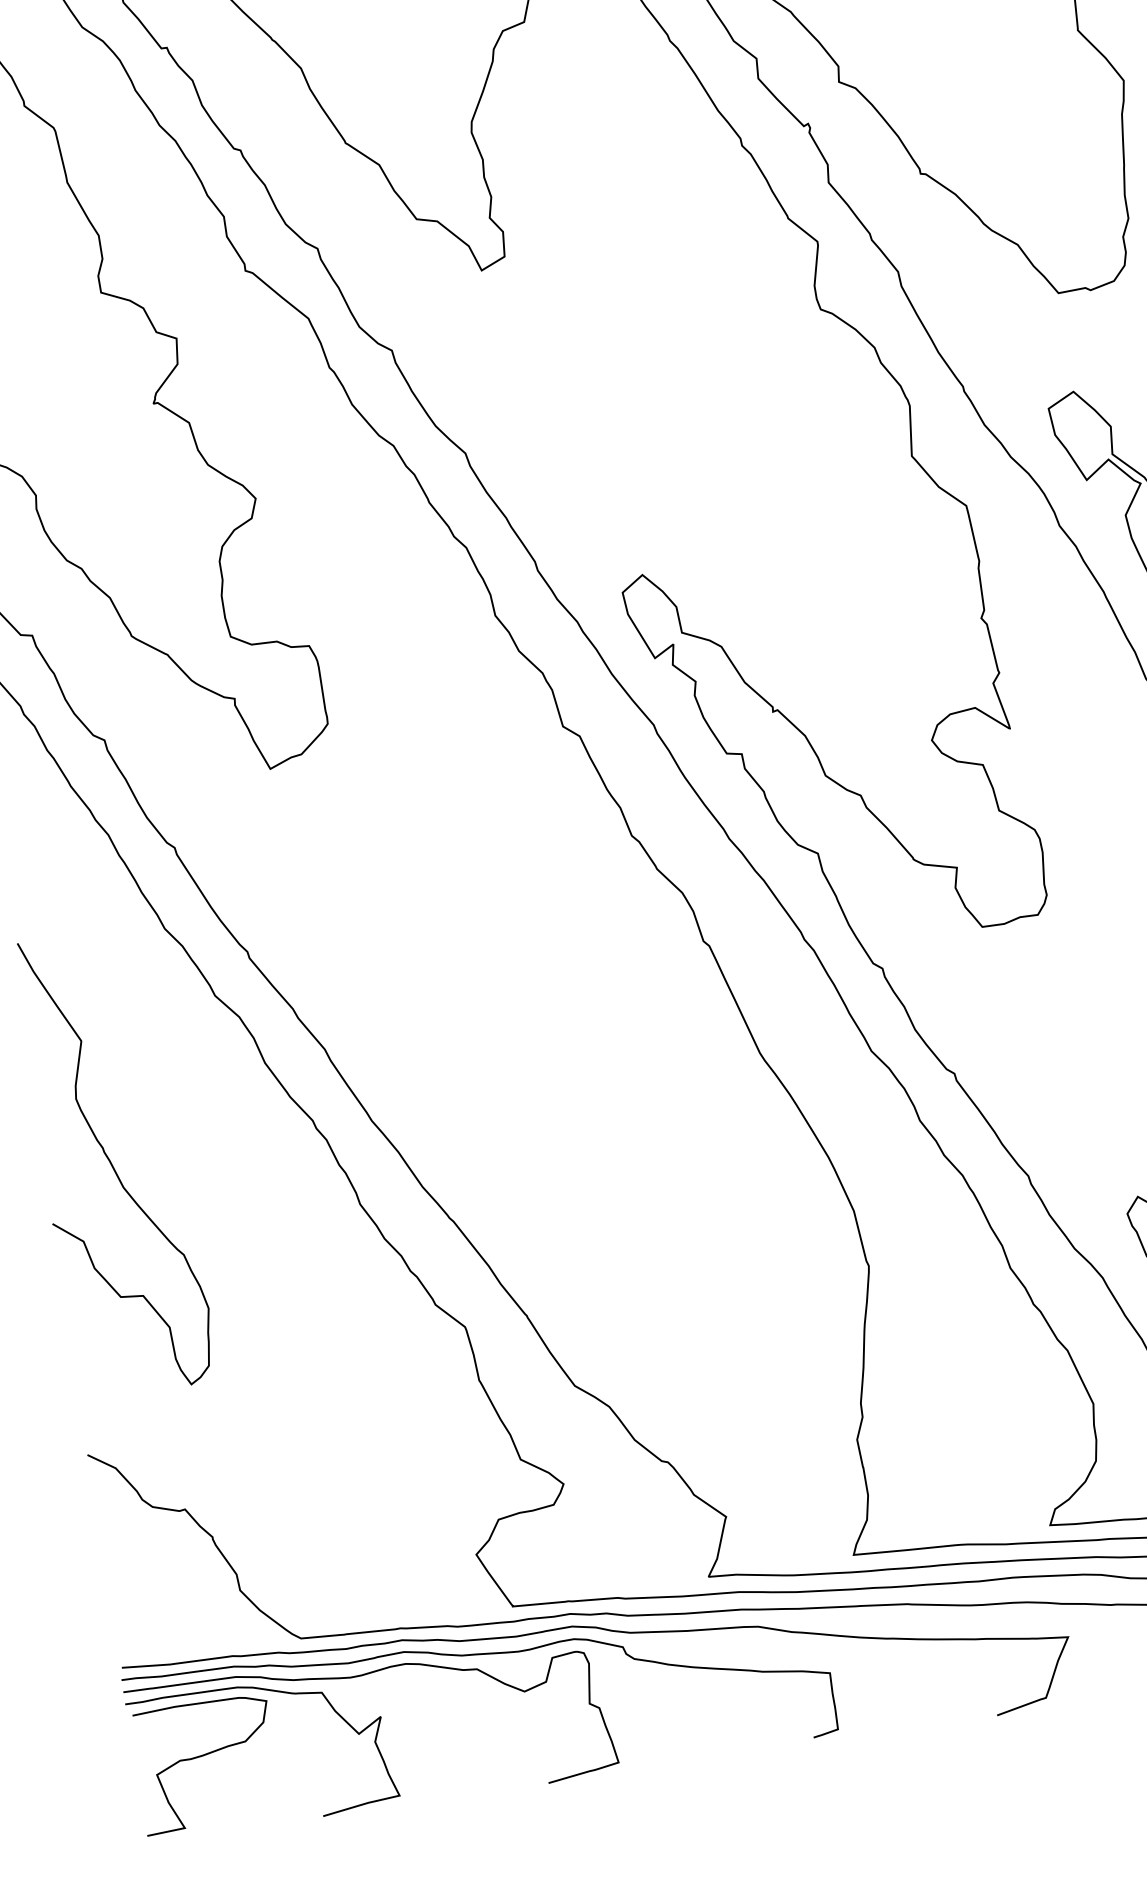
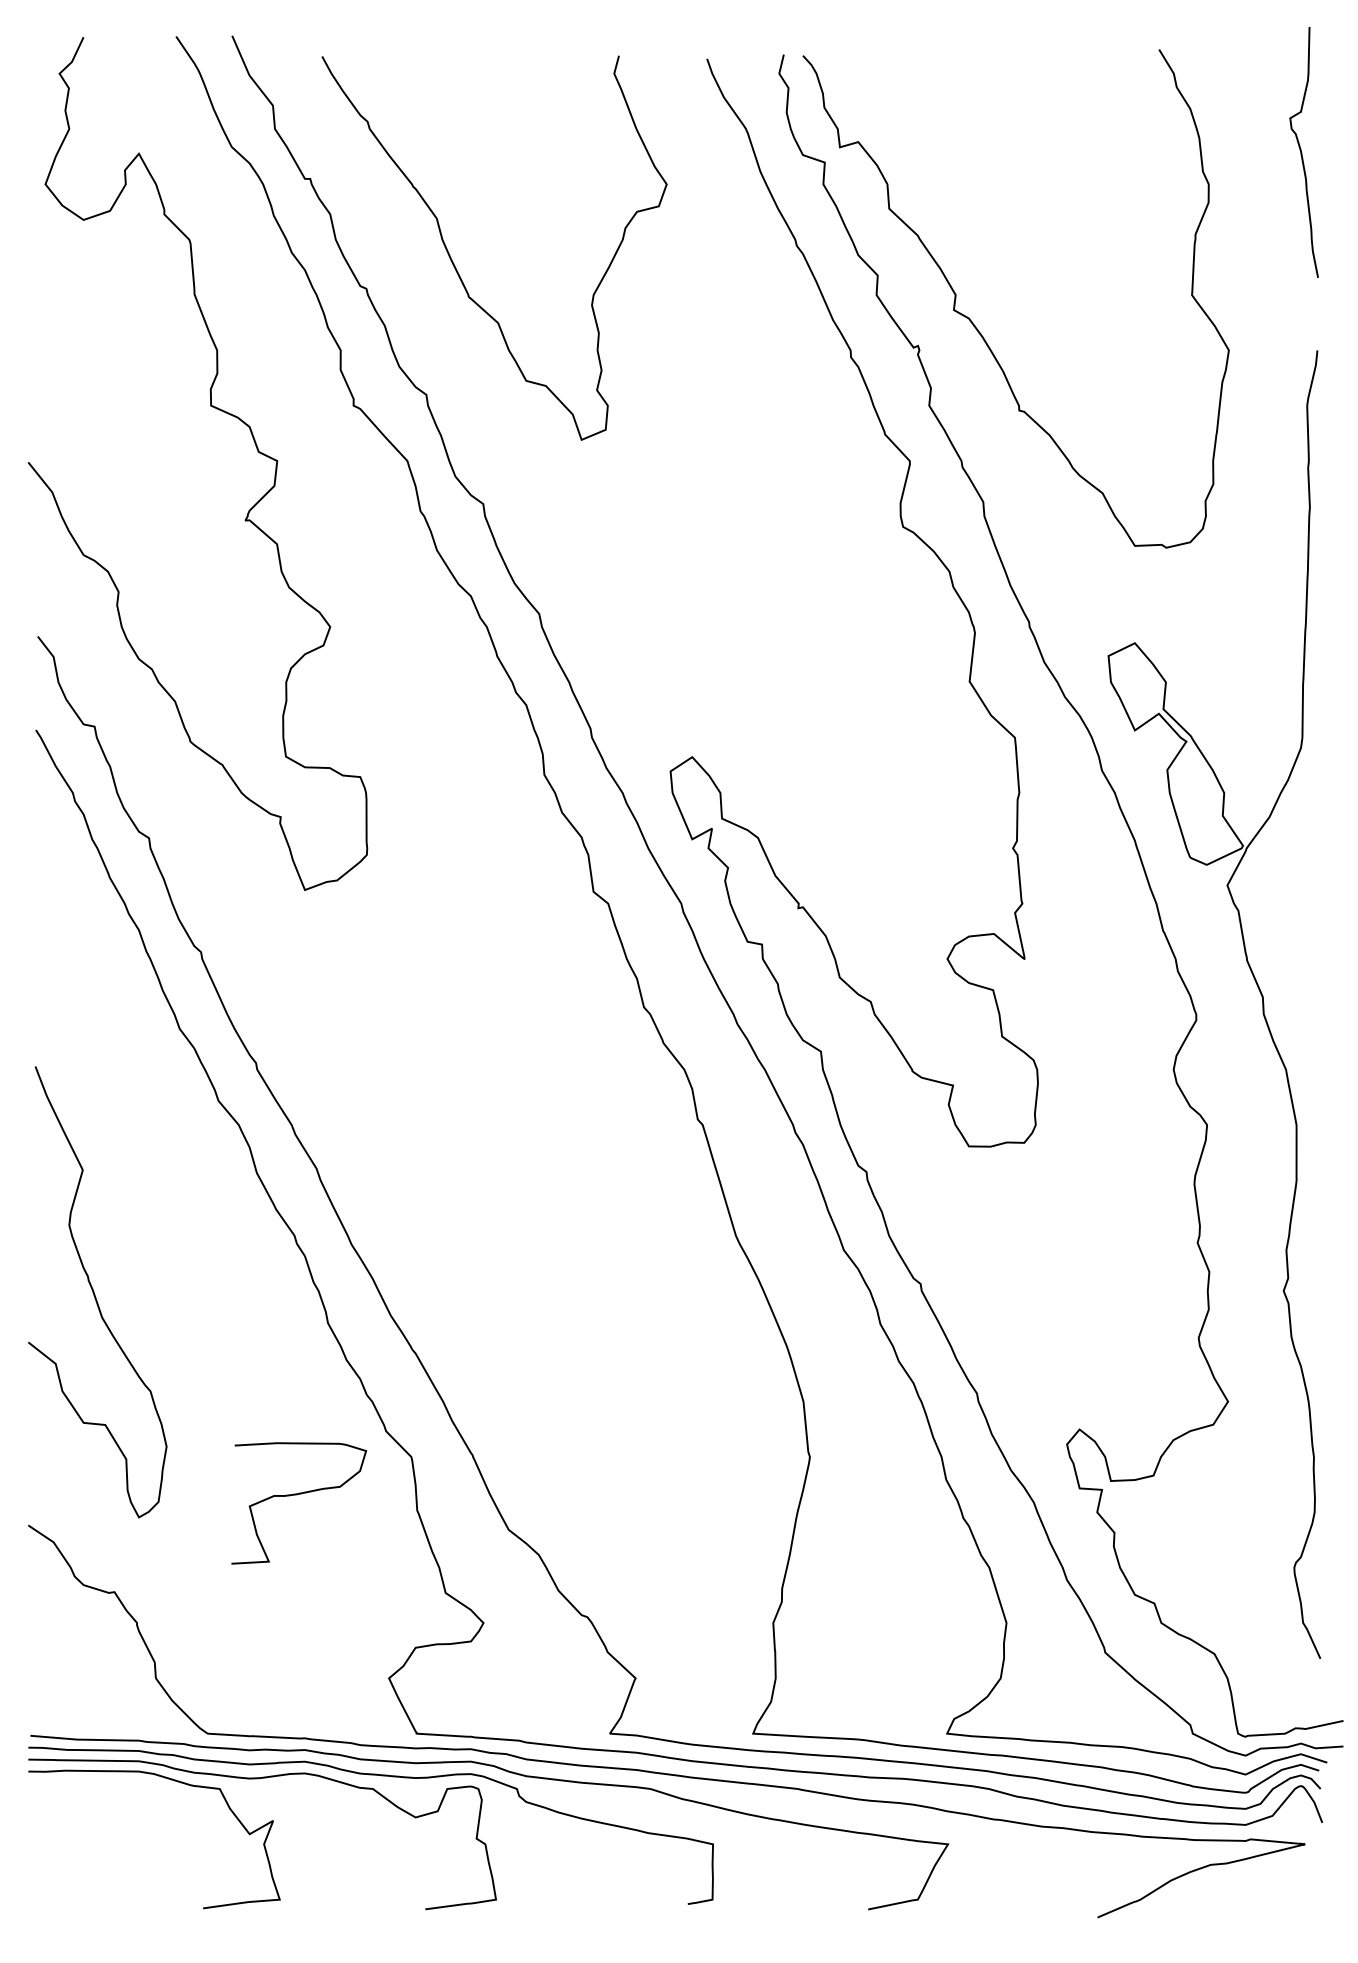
curve: (113, 1165) -> (95, 1294), moved
curve: (203, 1756) -> (297, 1495), moved

